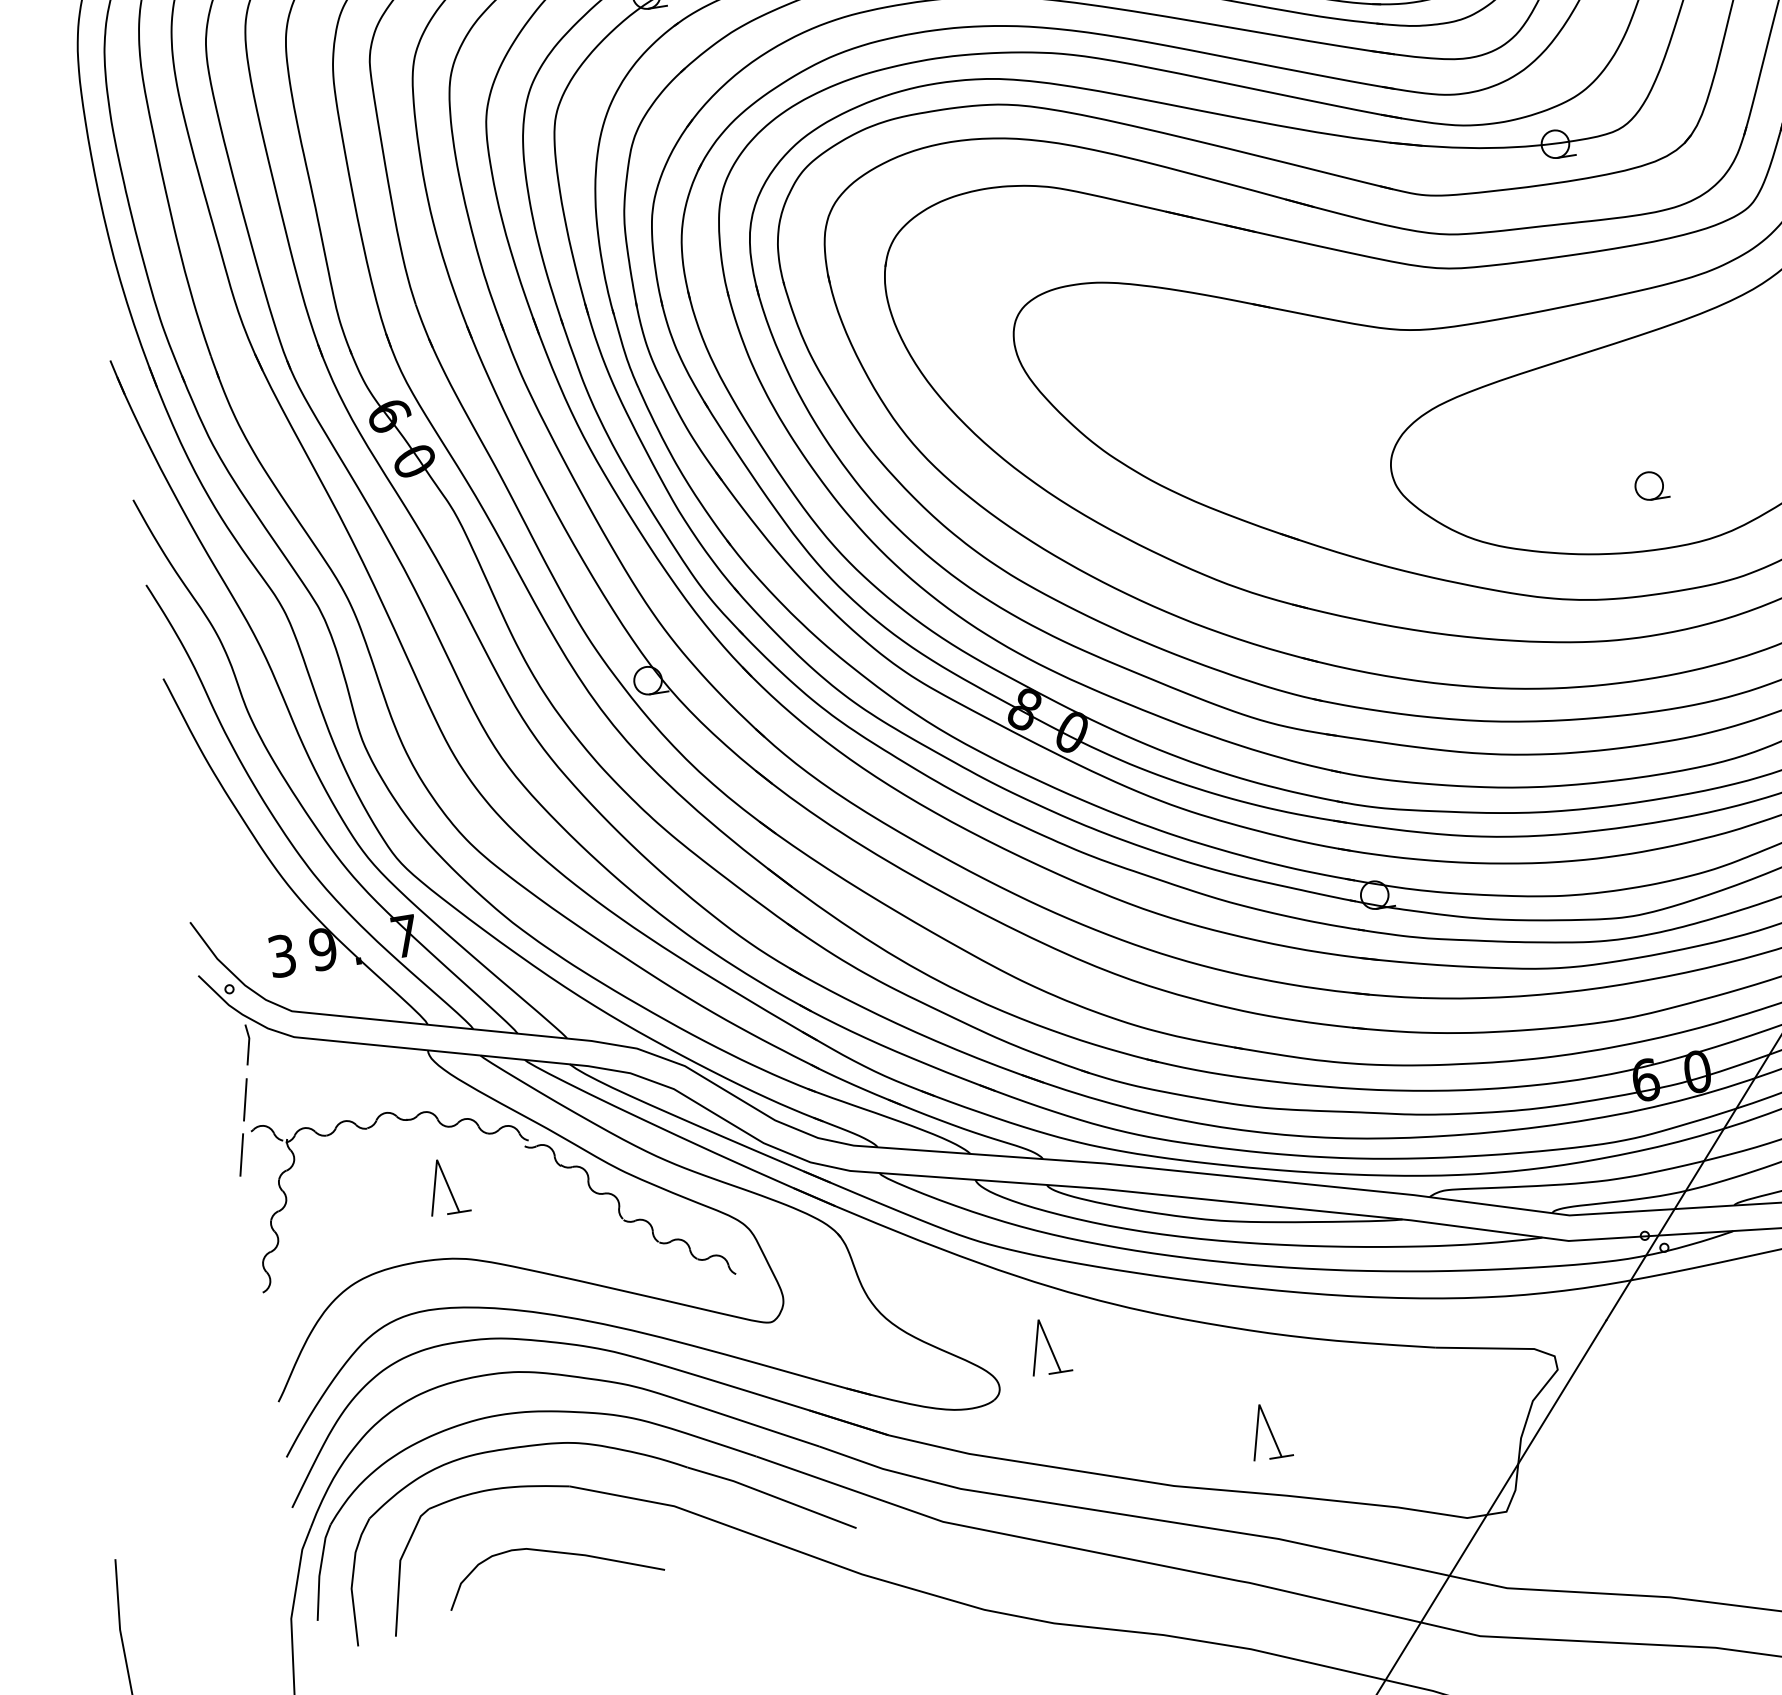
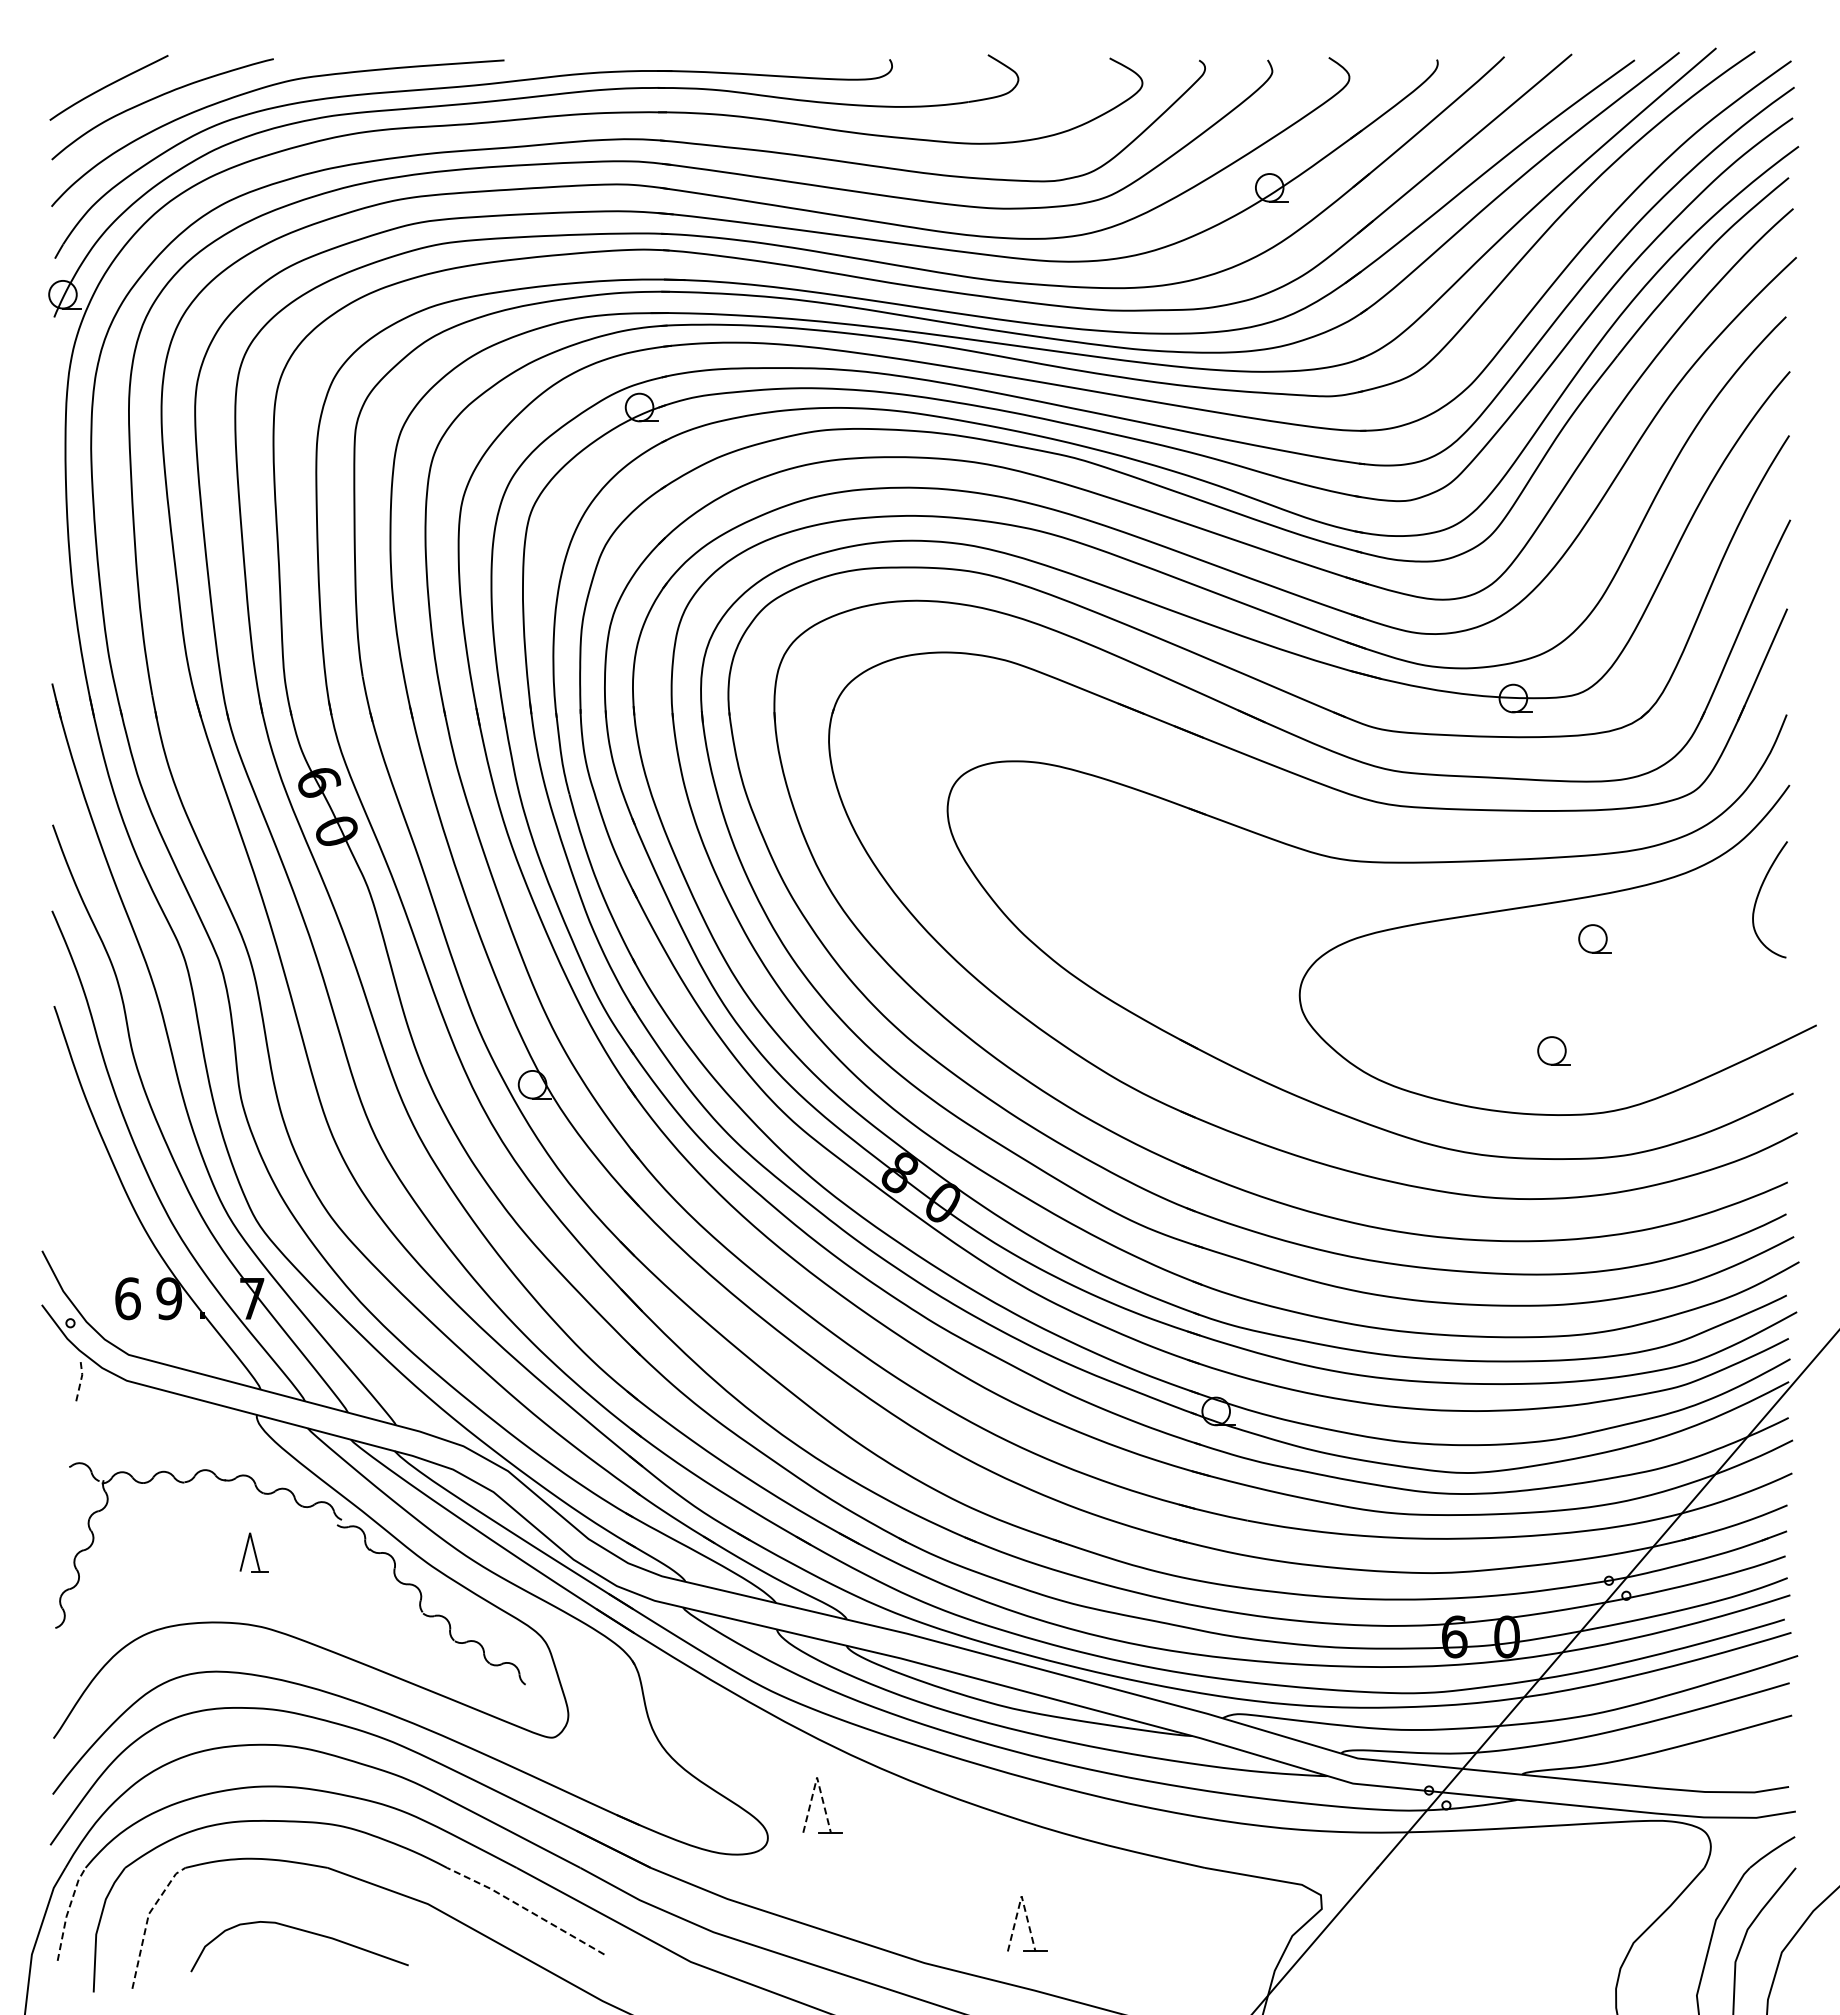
part: (1673, 368) -> (1594, 938), added
text: (281, 955) -> (127, 1298), 3 -> 6
line: (249, 1044) -> (81, 1380), solid -> dashed
line: (245, 1099) -> (68, 1434), removed
line: (240, 1154) -> (55, 1488), removed
part: (446, 1186) -> (253, 1552), size x0.7
line: (1038, 1319) -> (817, 1777), solid -> dashed
line: (1259, 1404) -> (1021, 1896), solid -> dashed
line: (771, 1496) -> (525, 1909), solid -> dashed
line: (400, 1567) -> (147, 1921), solid -> dashed
line: (319, 1571) -> (67, 1912), solid -> dashed

